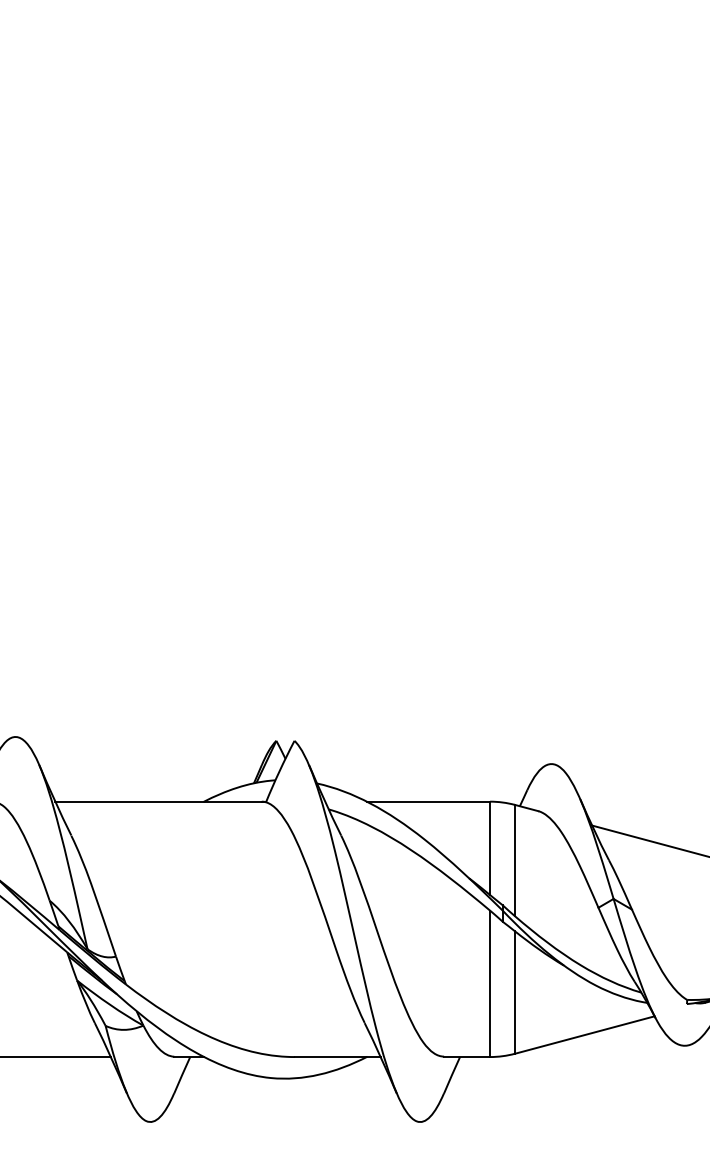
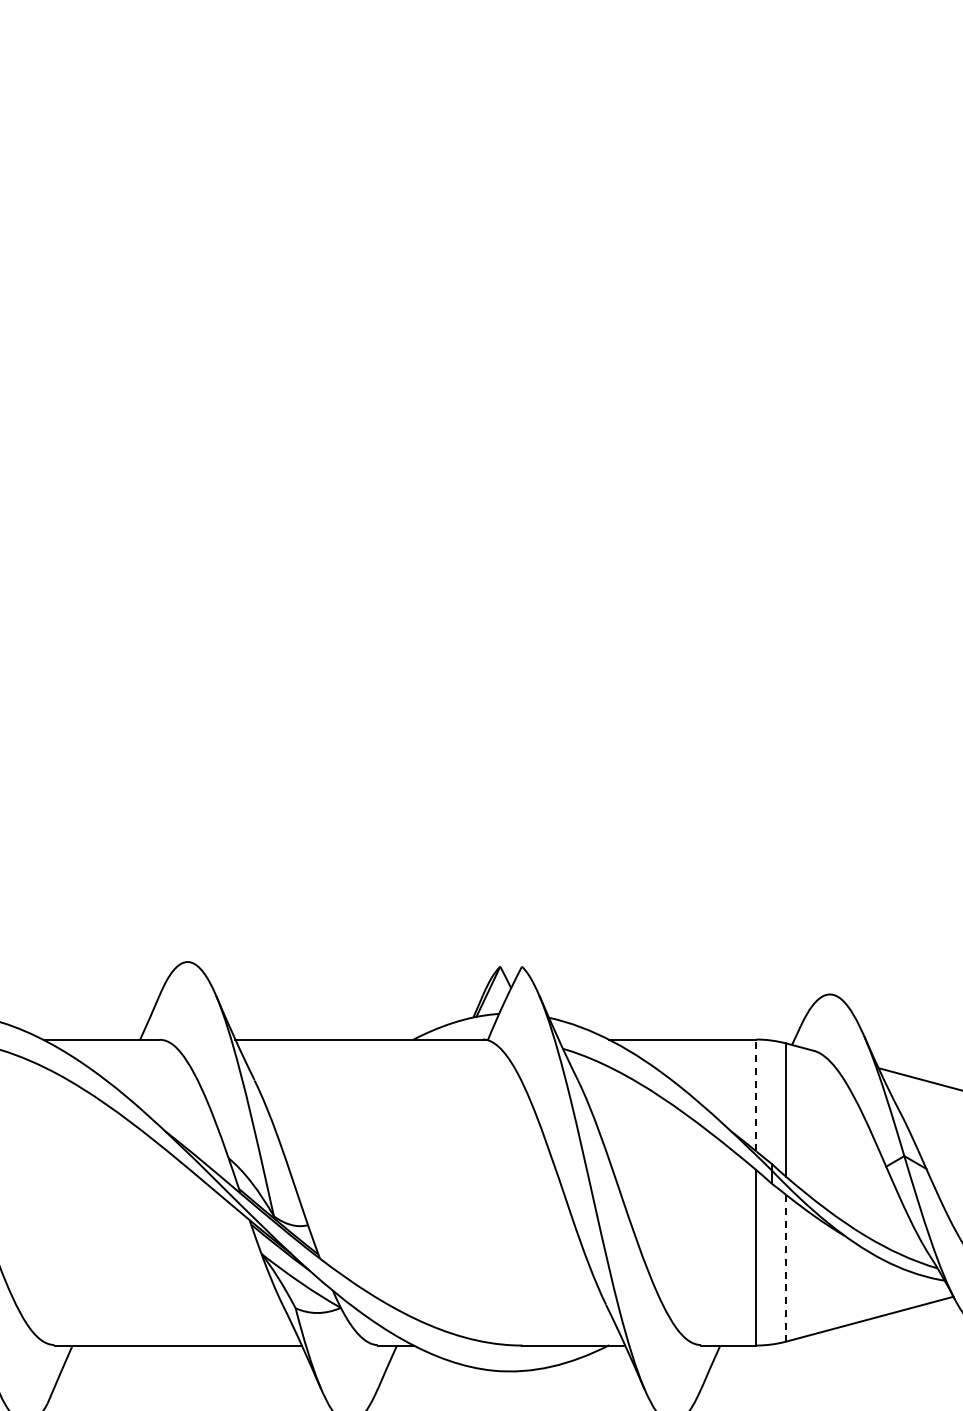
line: (490, 848) -> (756, 1095), solid -> dashed
line: (515, 992) -> (786, 1268), solid -> dashed

